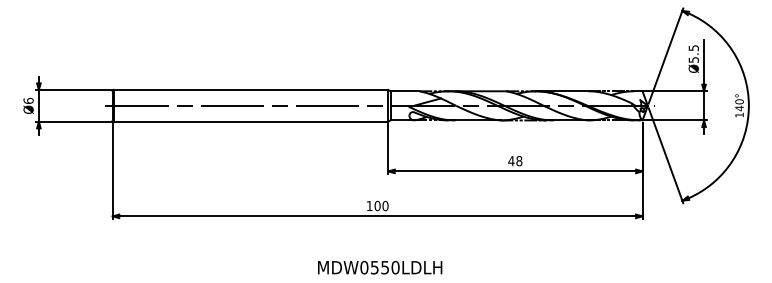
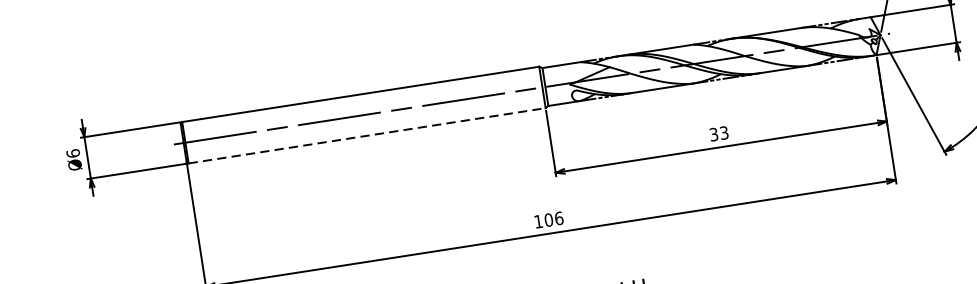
line: (251, 121) -> (367, 135), solid -> dashed
text: (515, 161) -> (719, 134), 48 -> 33
text: (385, 205) -> (558, 217), 100 -> 106

